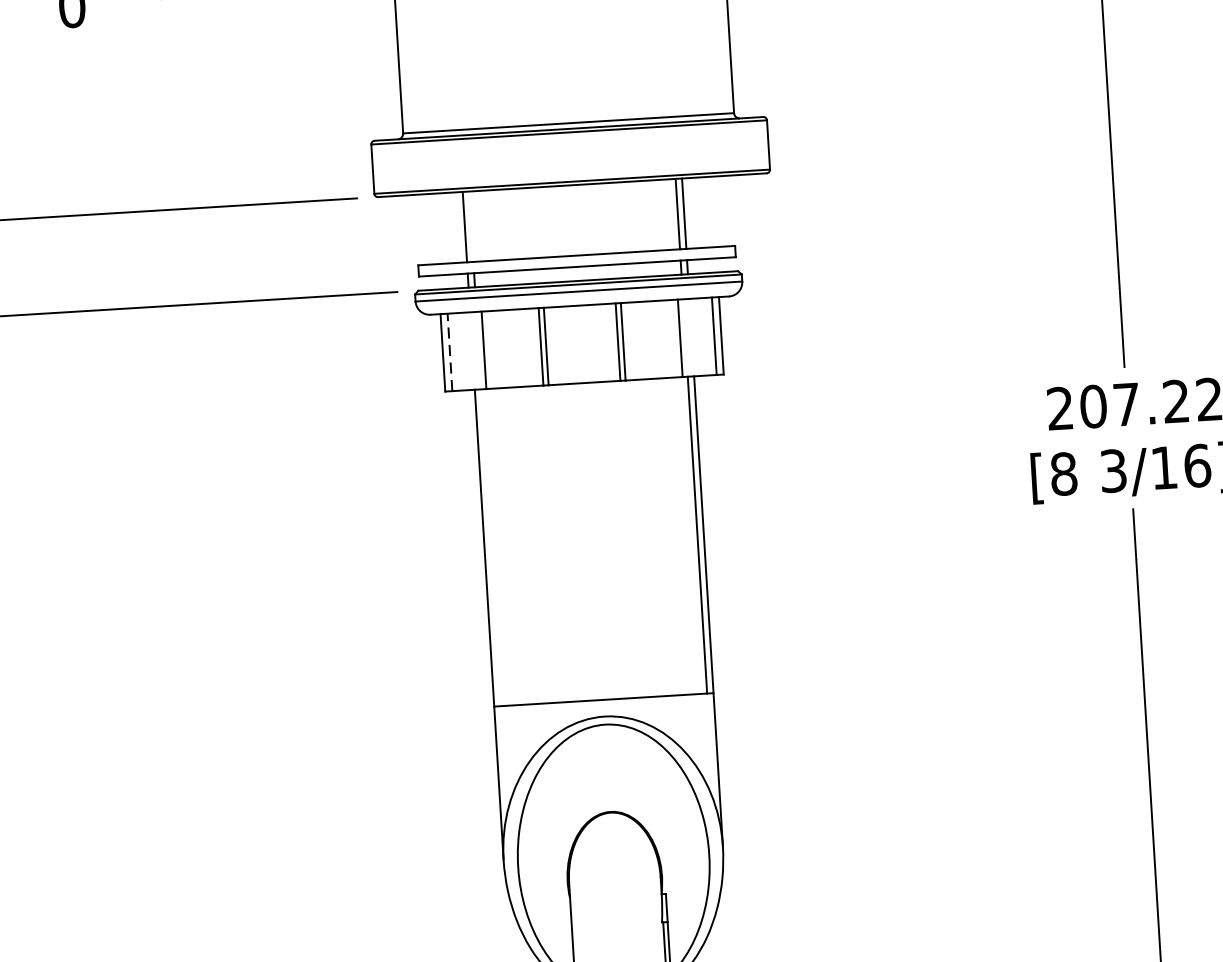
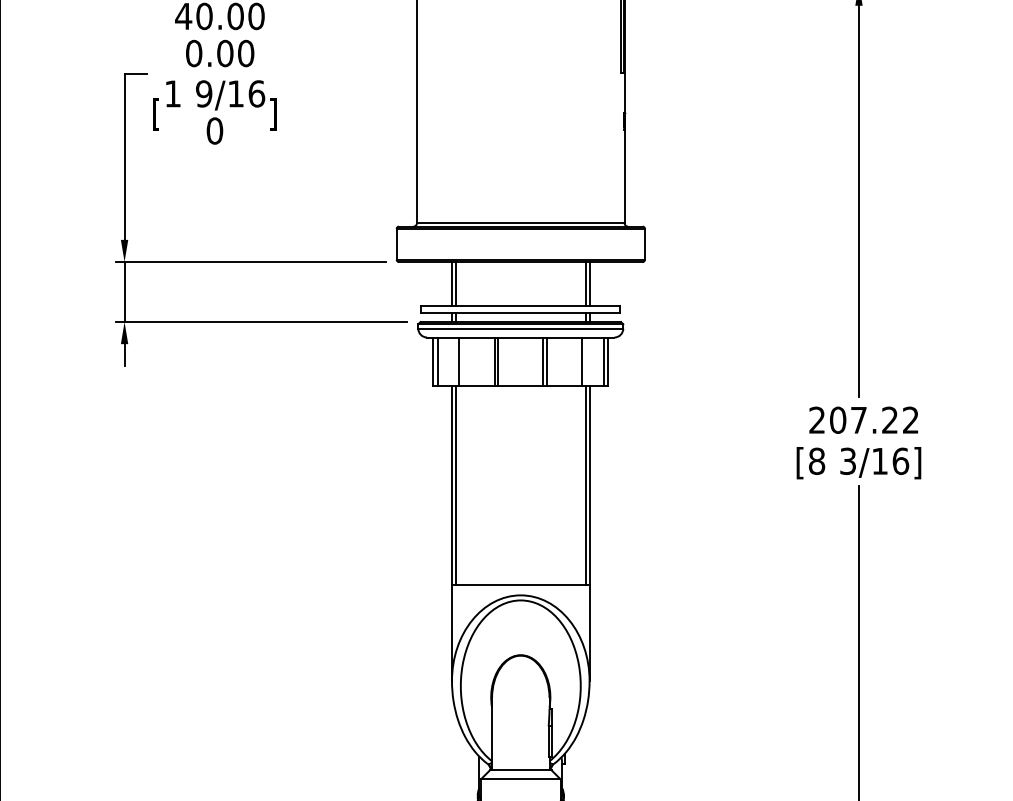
line: (470, 225) -> (455, 283), added
line: (449, 351) -> (437, 361), dashed -> solid
line: (490, 547) -> (455, 485), added

